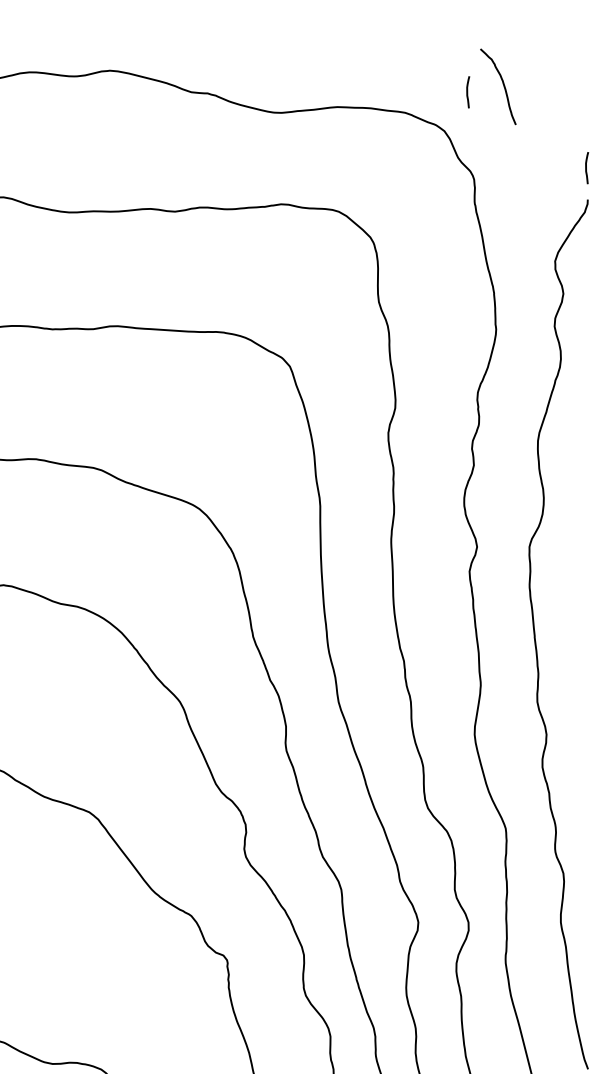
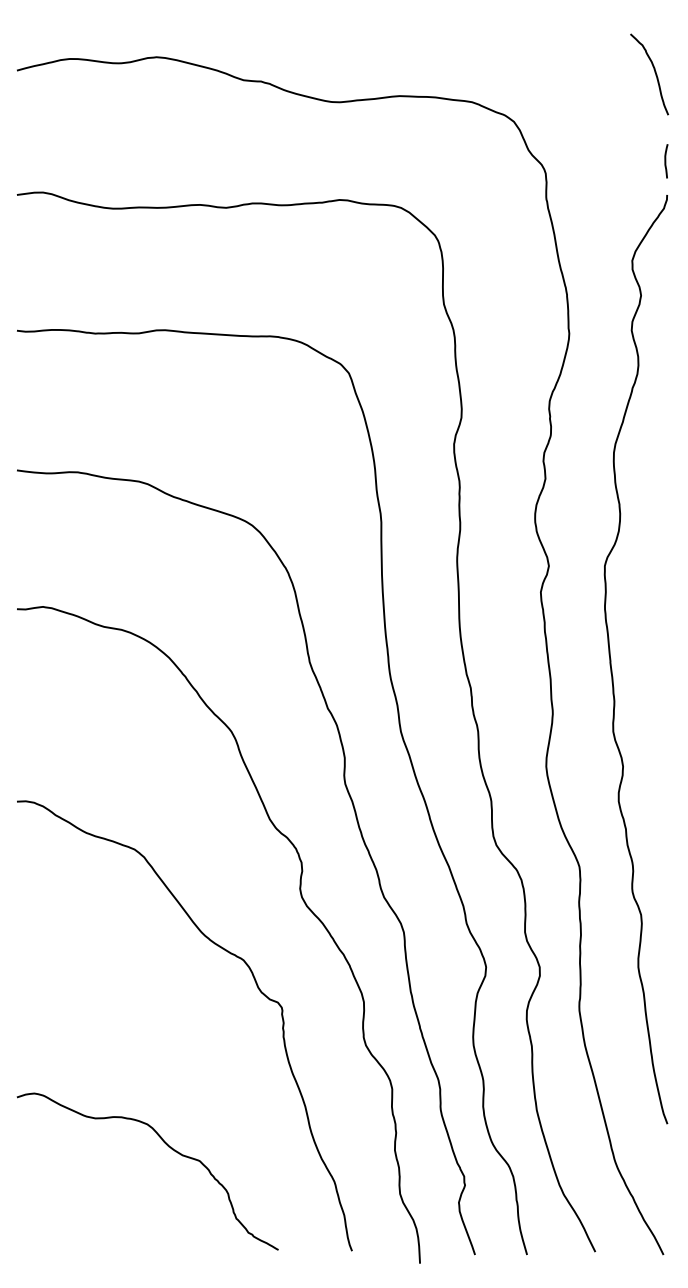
curve: (502, 84) -> (654, 72), moved
curve: (468, 92) -> (539, 80), removed

